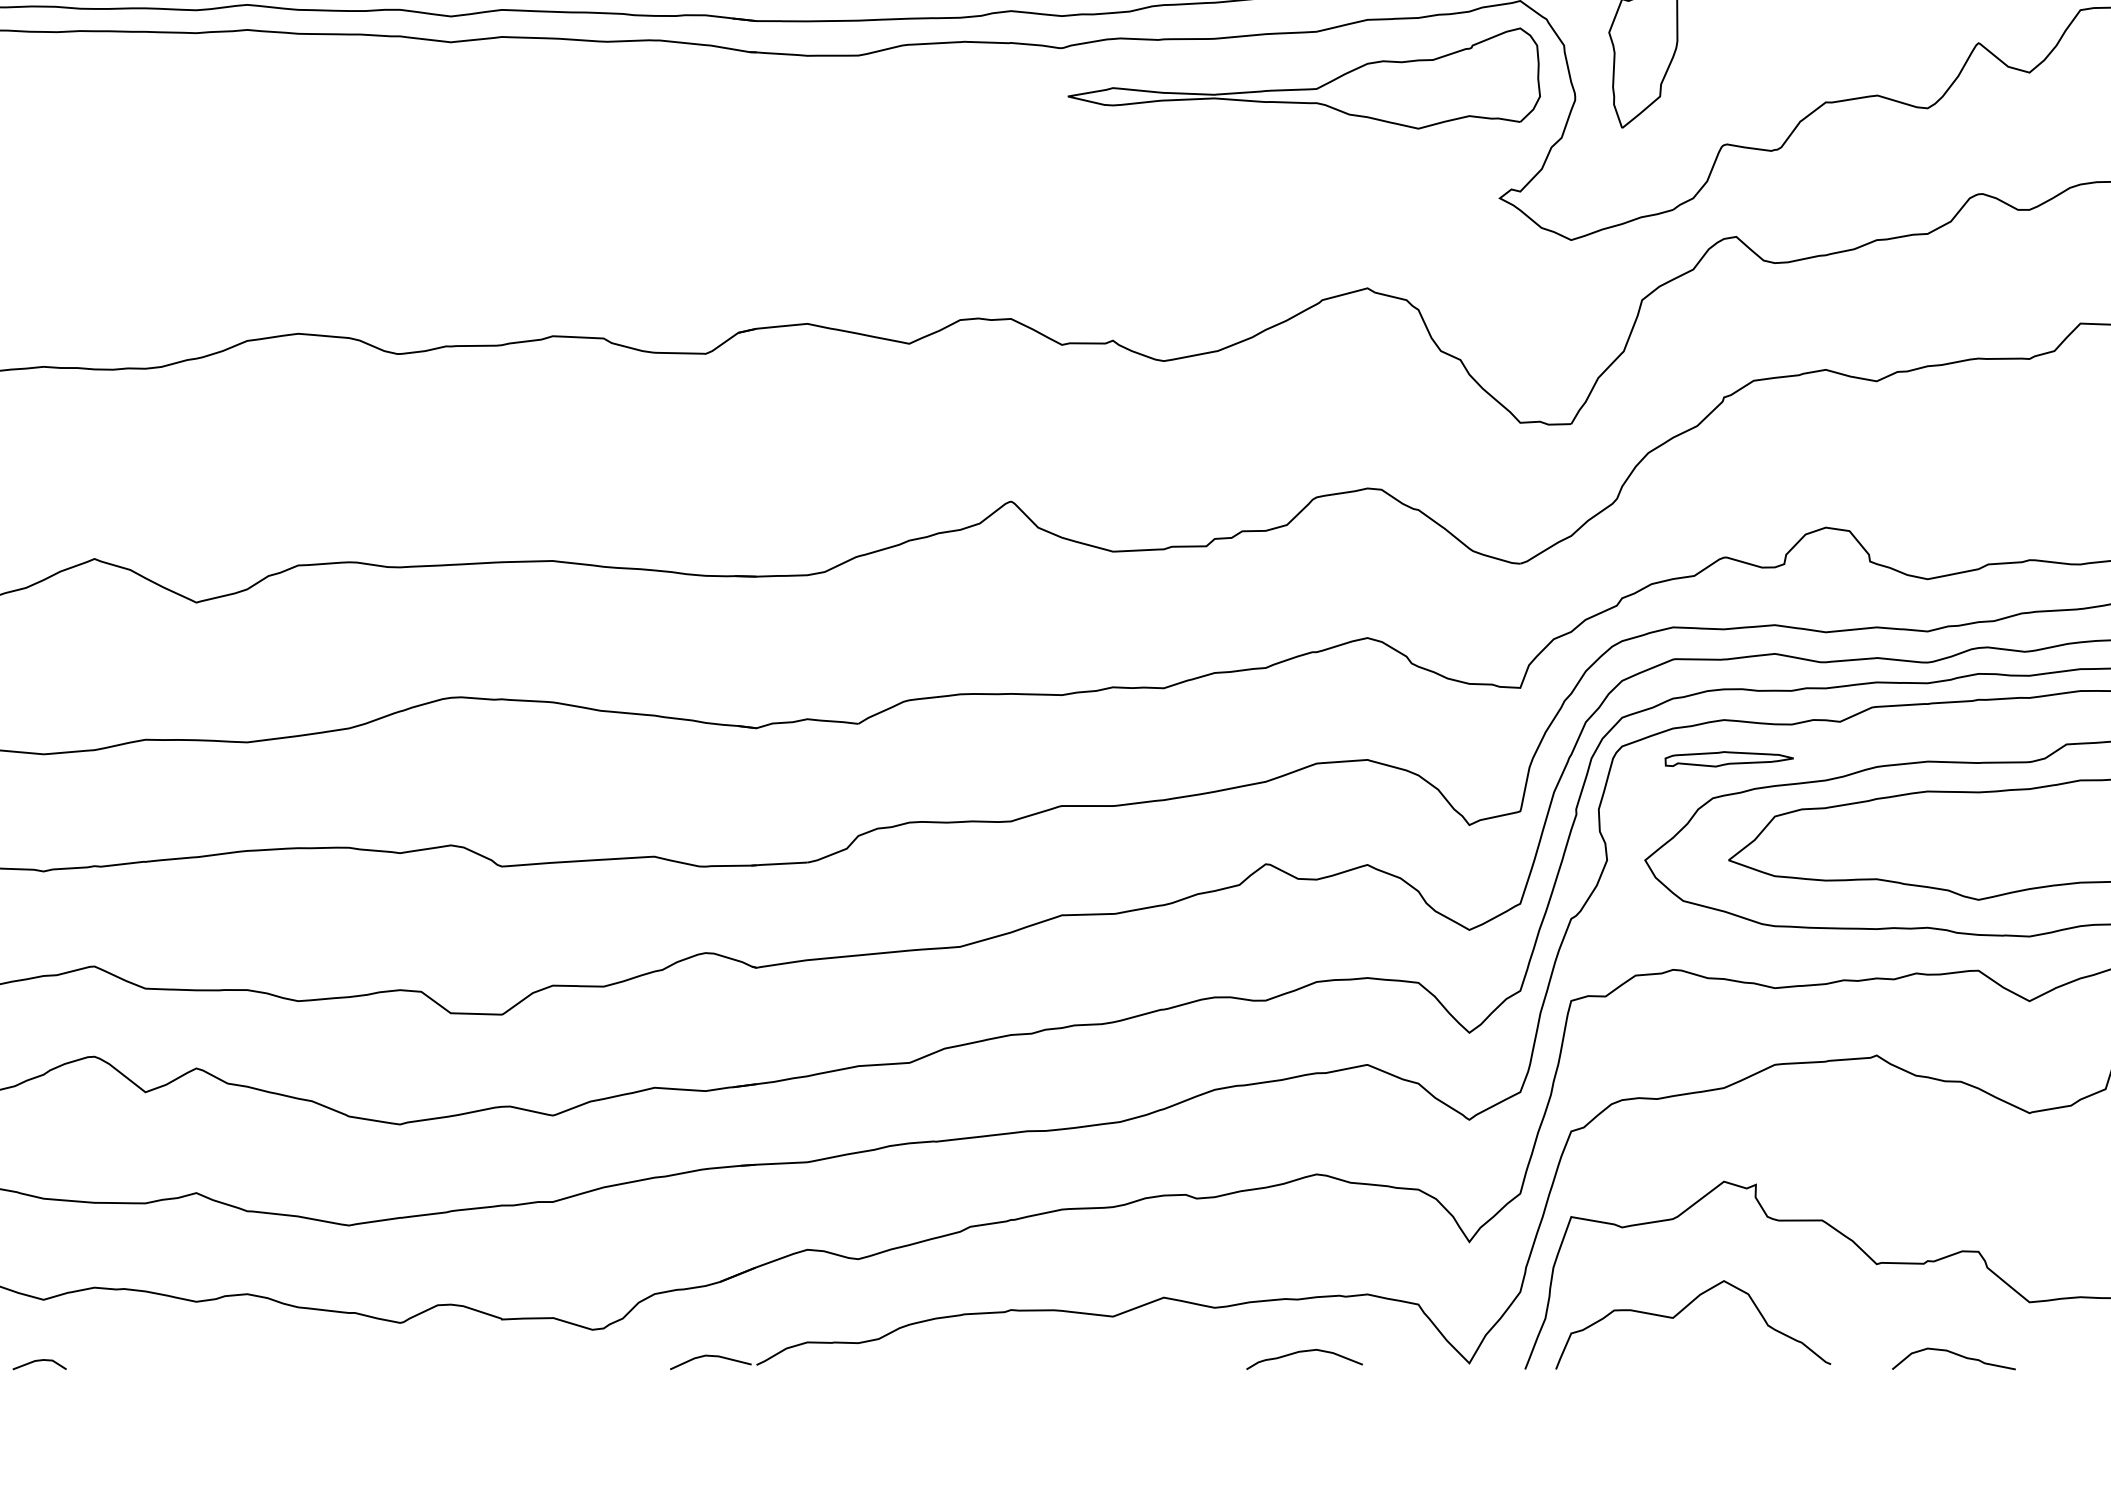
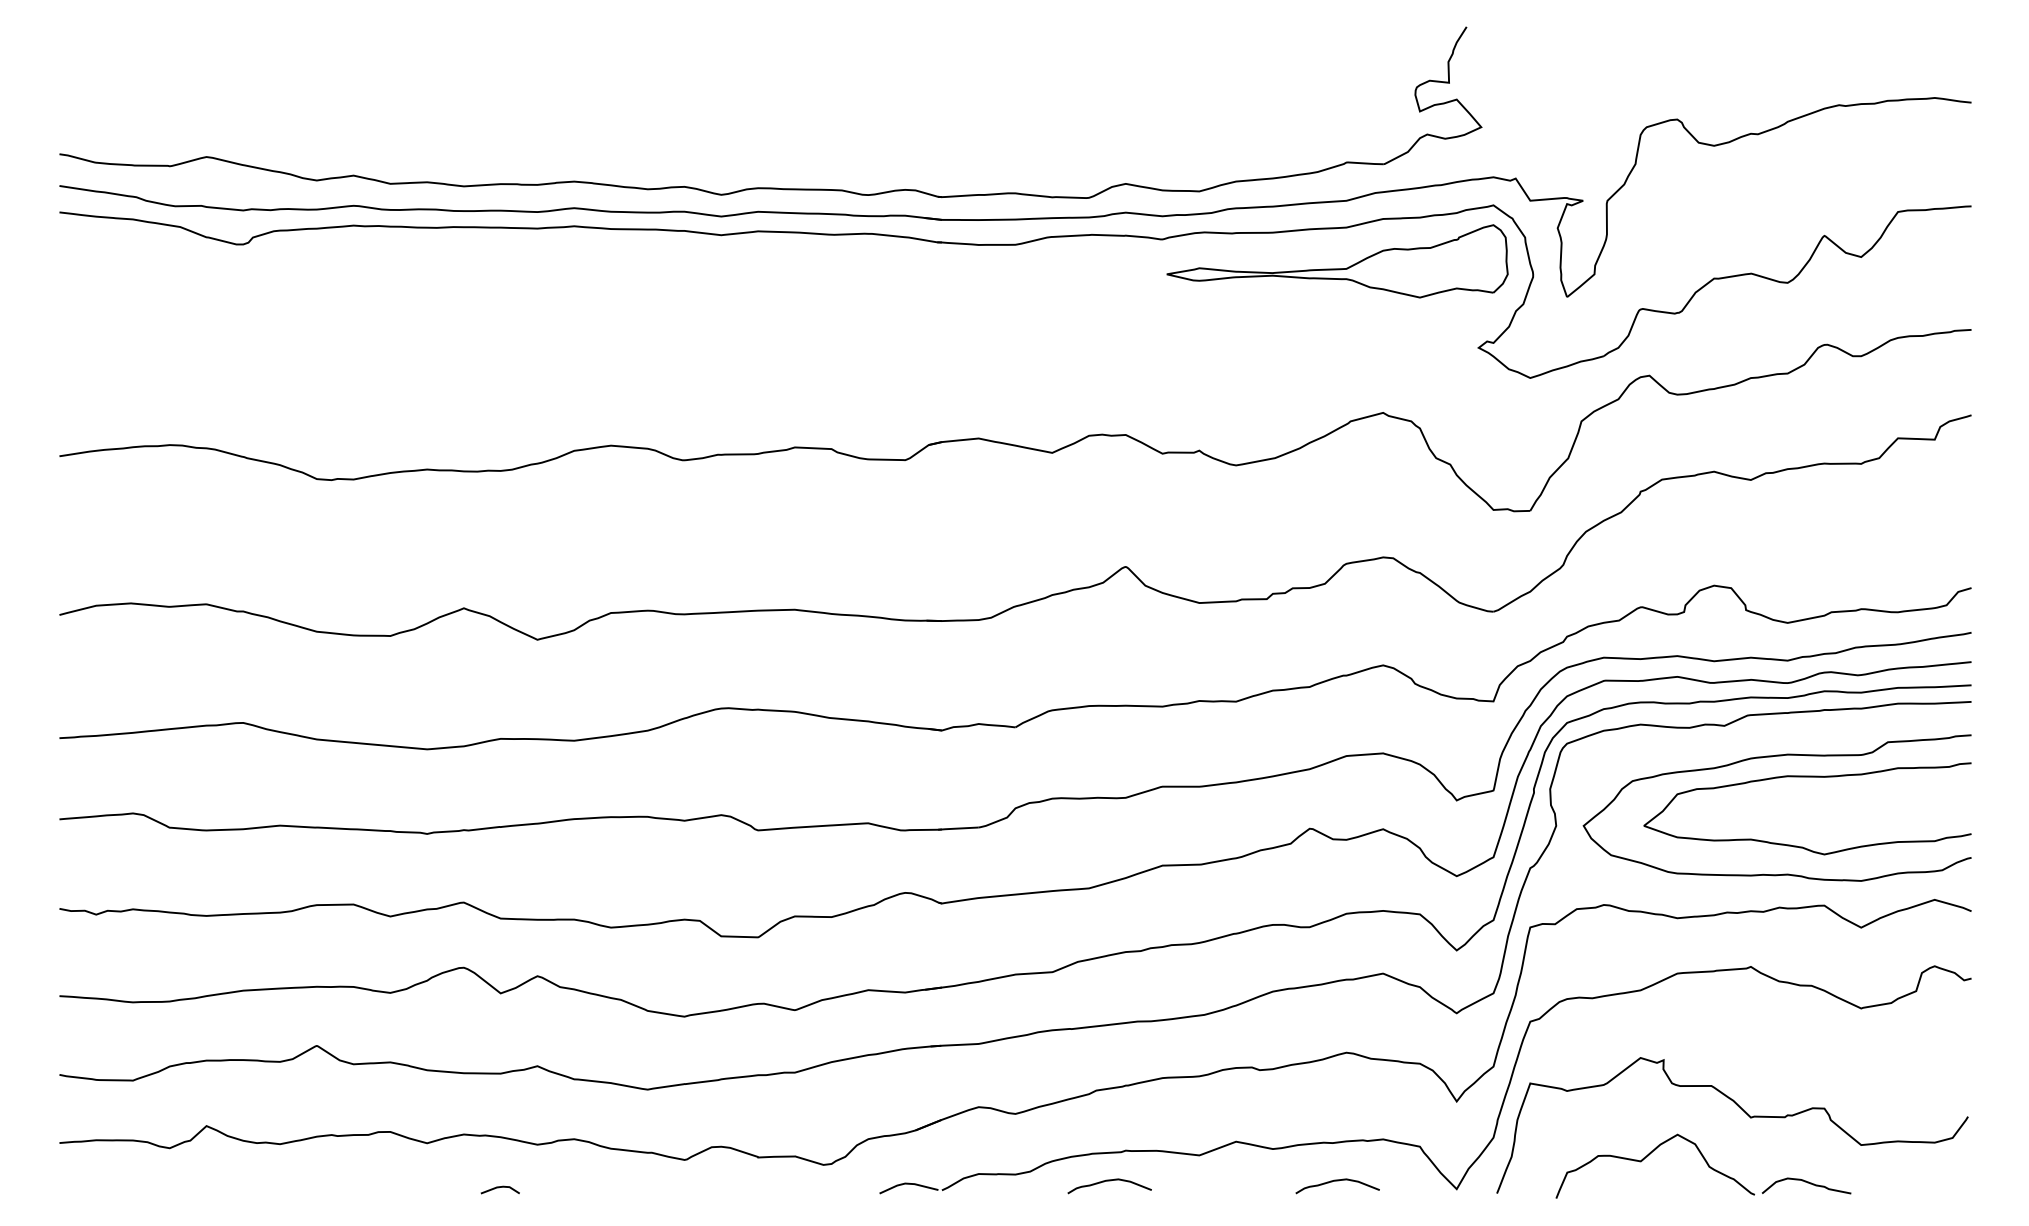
part: (1729, 758) -> (1644, 752), removed
curve: (1683, 1311) -> (1648, 1156), moved
curve: (988, 1352) -> (1109, 1181), added
line: (38, 1362) -> (499, 1188), moved

